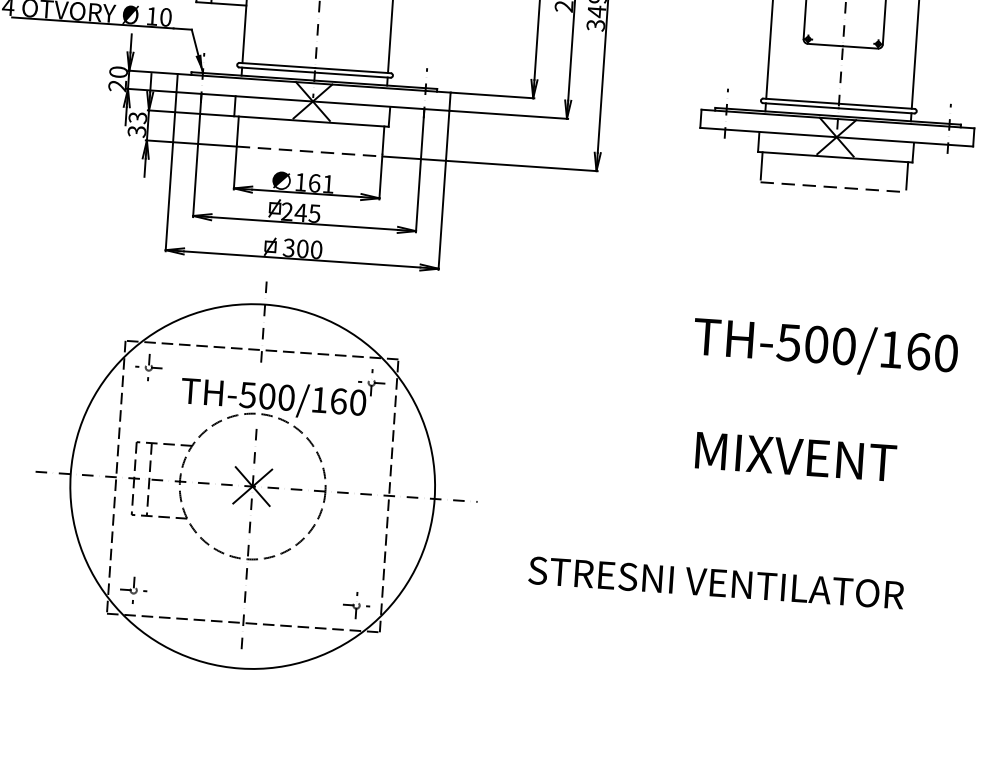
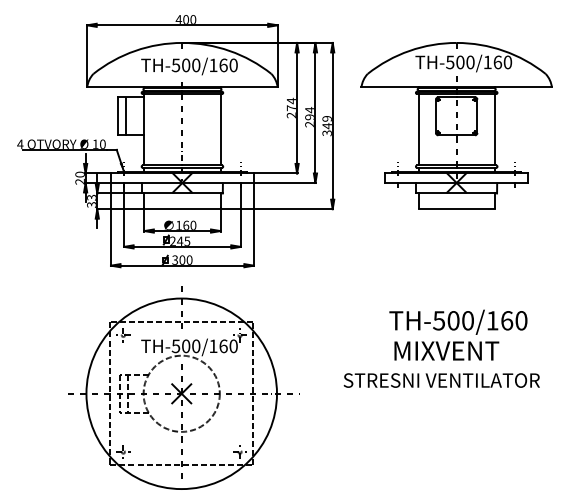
line: (309, 152) -> (182, 209), dashed -> solid
text: (328, 182) -> (193, 224), 161 -> 160
line: (832, 187) -> (456, 209), dashed -> solid
text: (825, 346) -> (458, 321), moved
part: (256, 474) -> (183, 387), moved
text: (715, 582) -> (441, 380), moved

